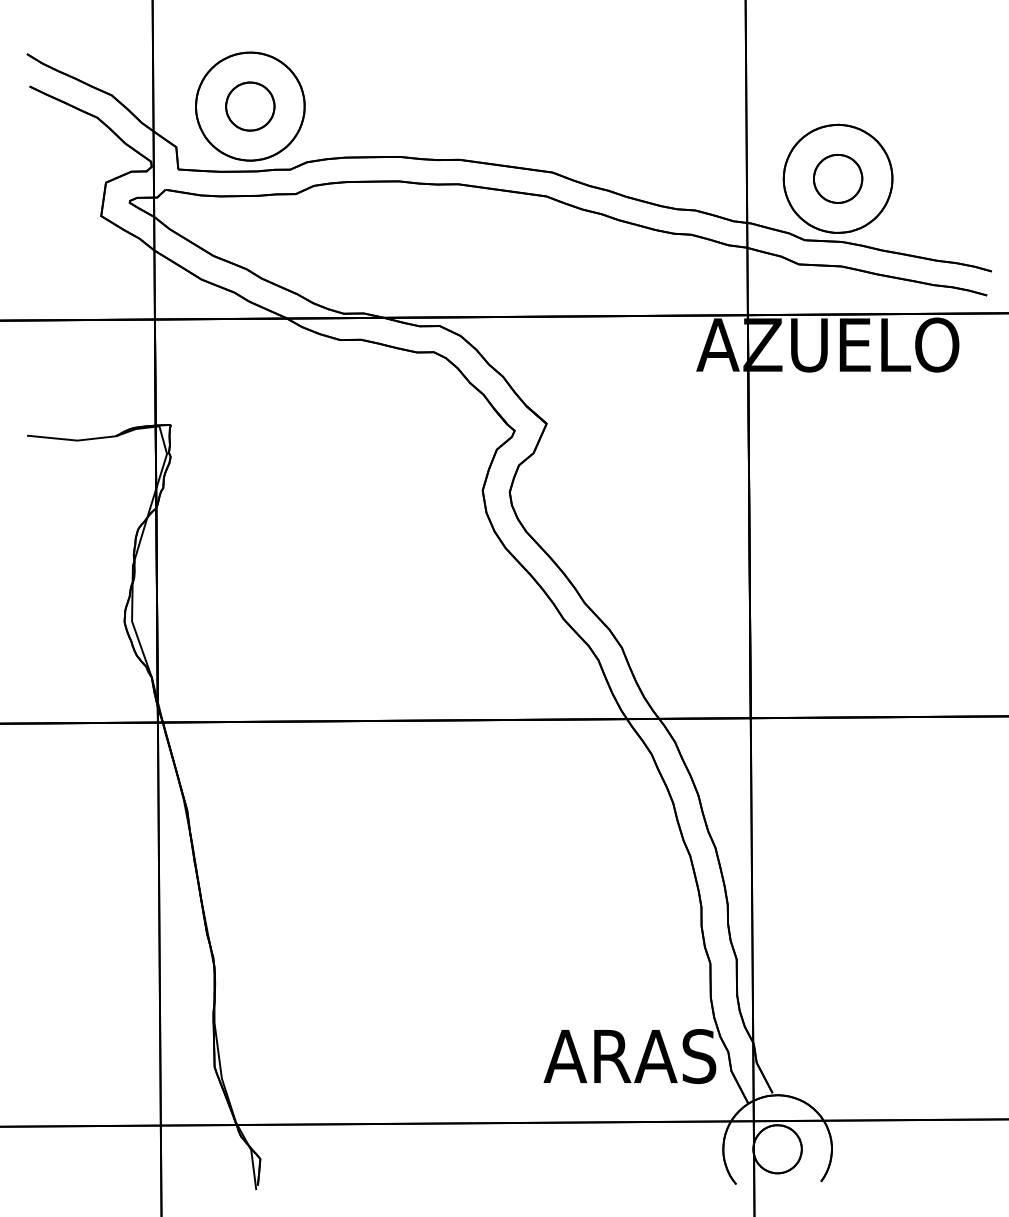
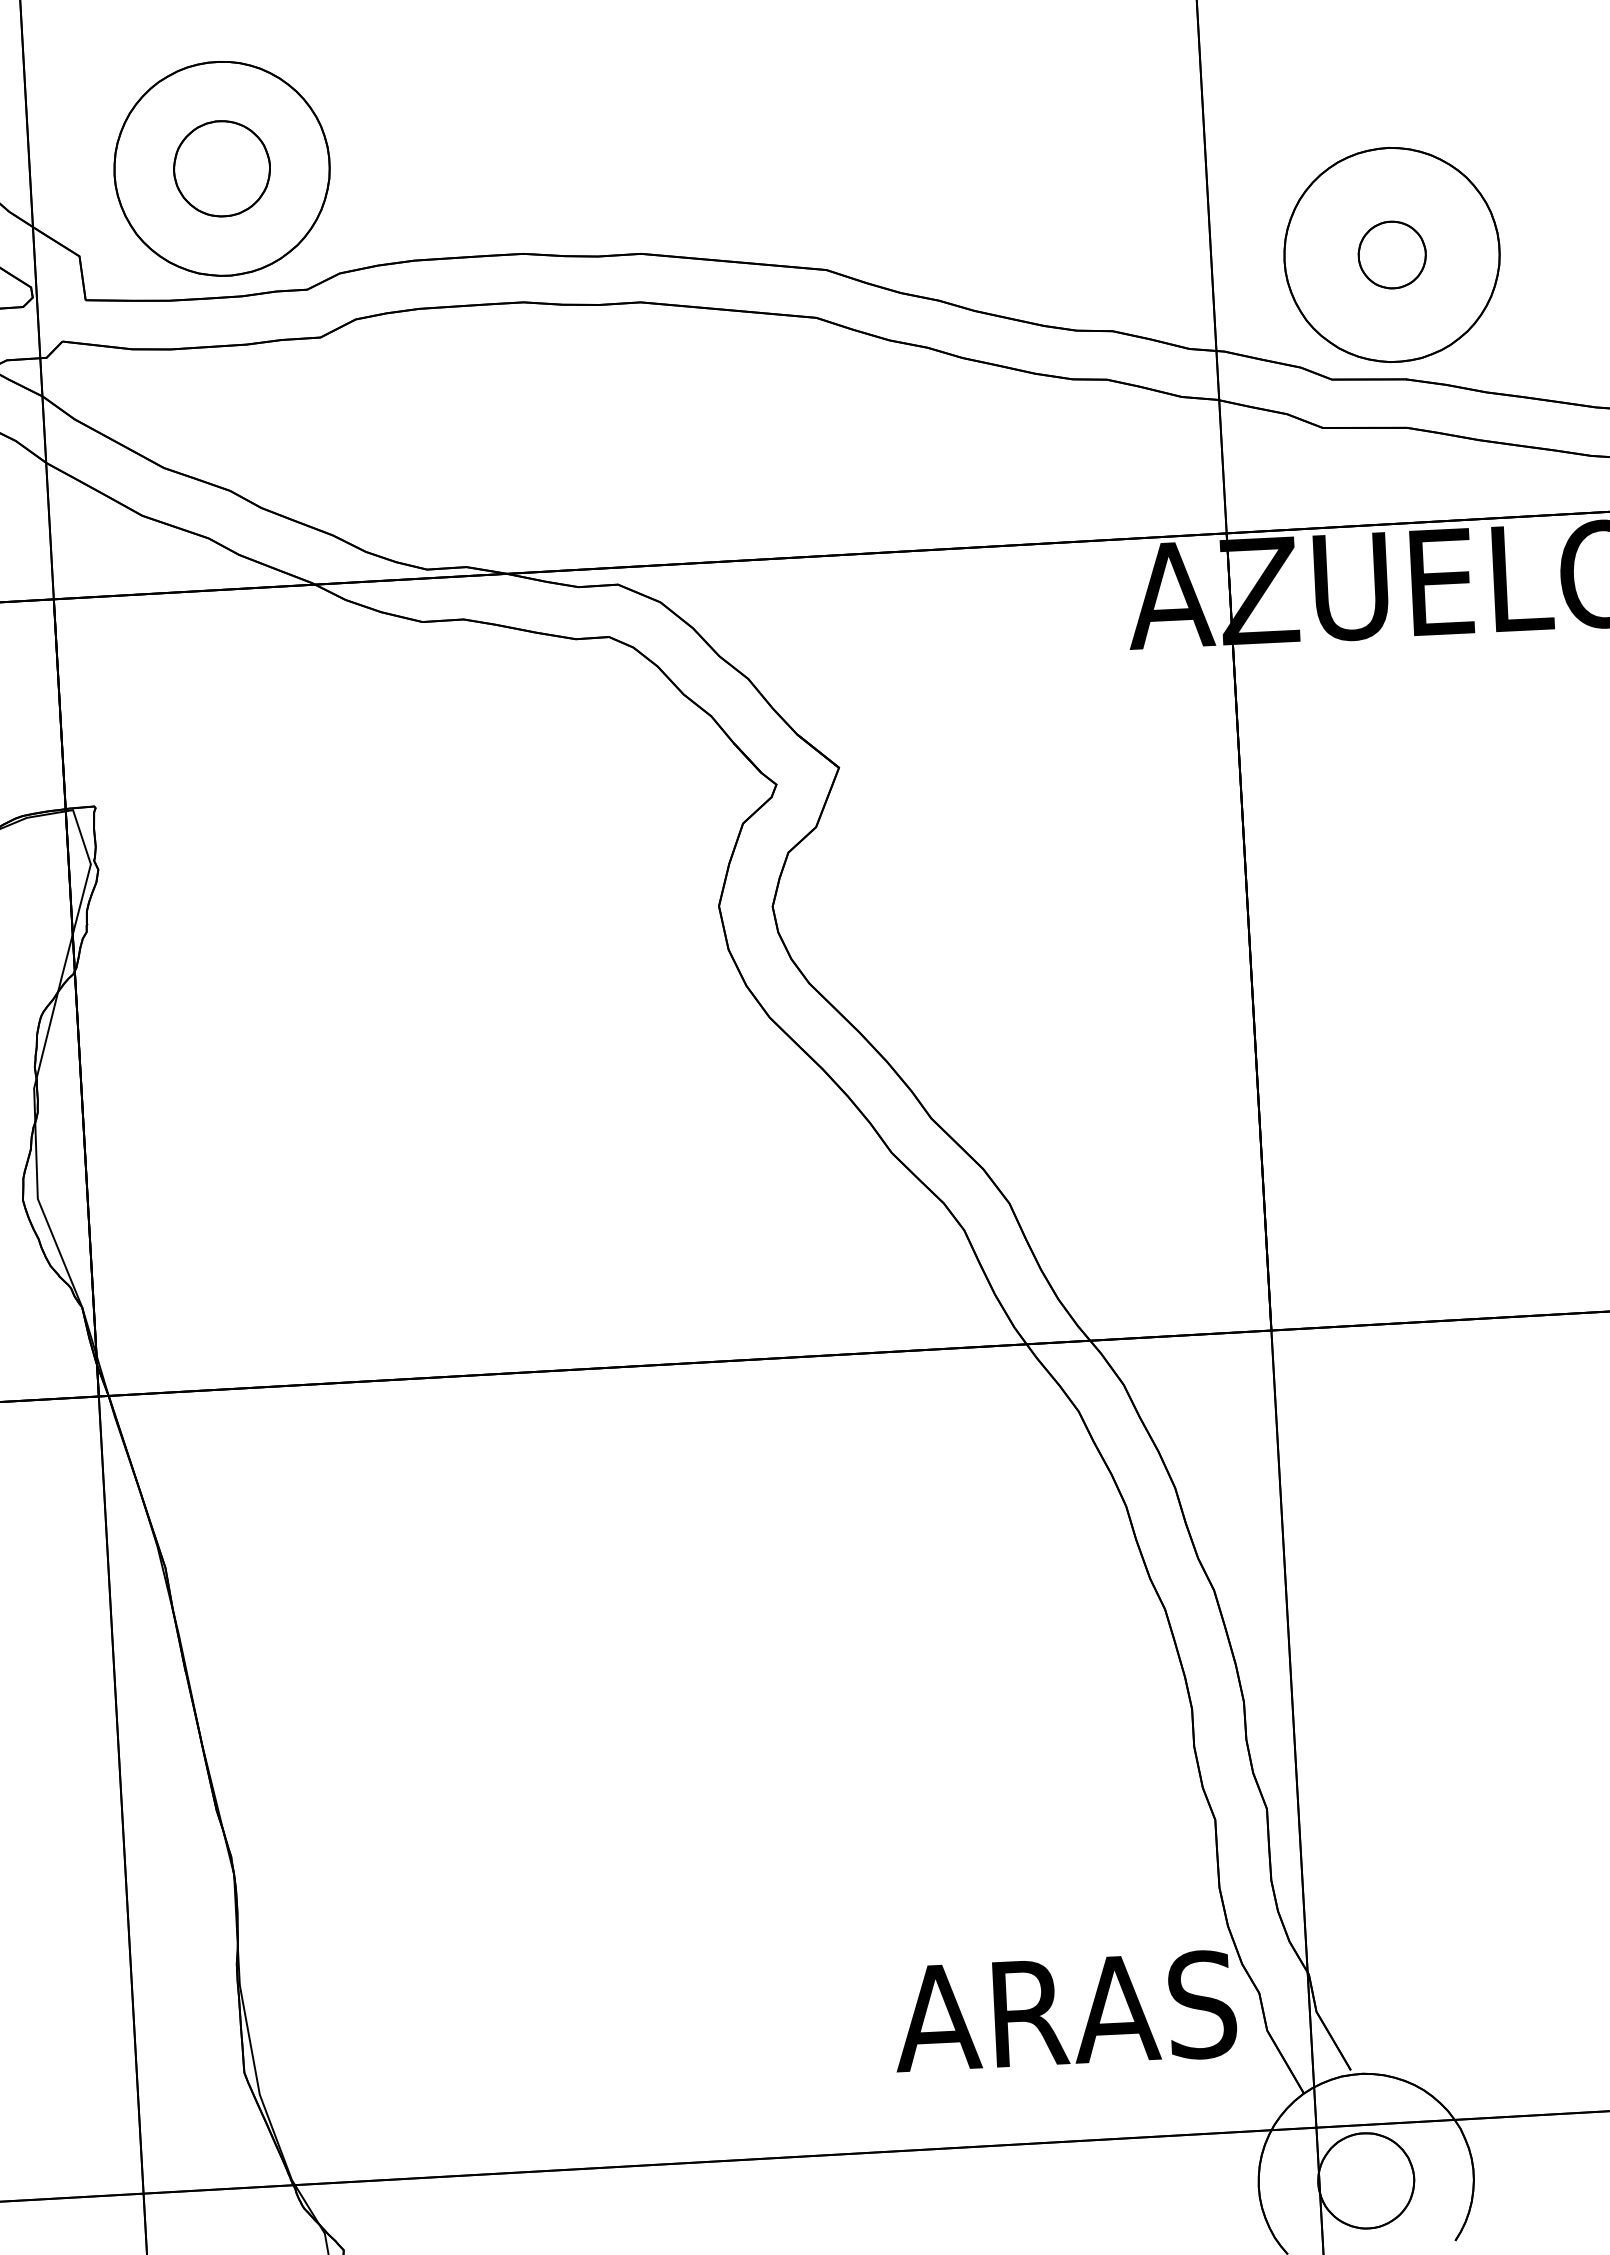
part: (838, 178) -> (1392, 254), size x0.7

